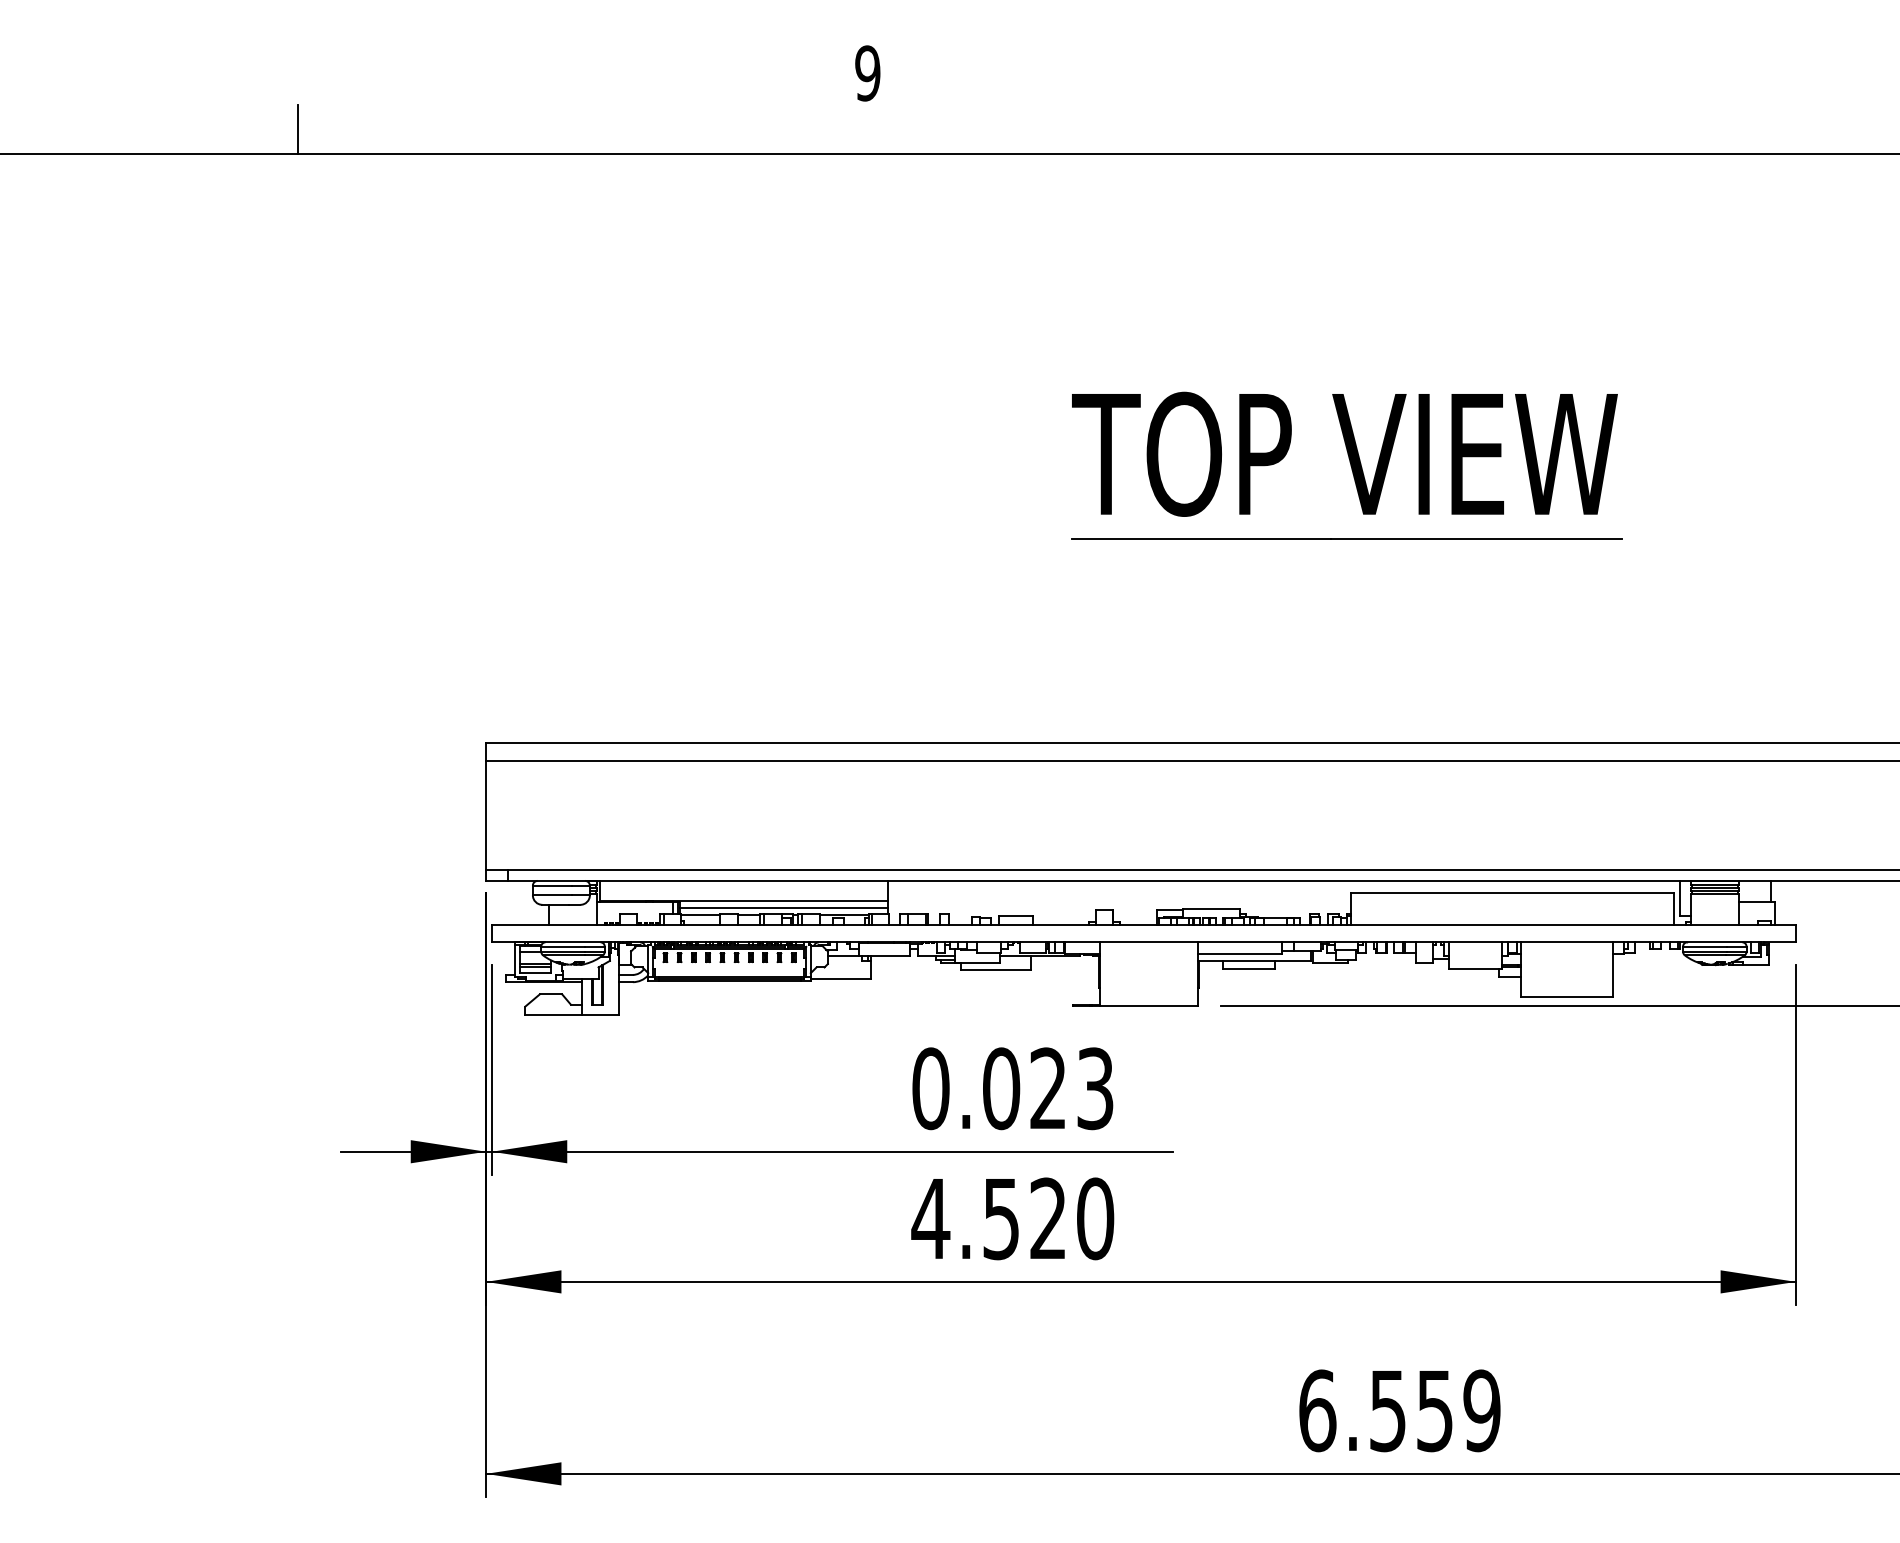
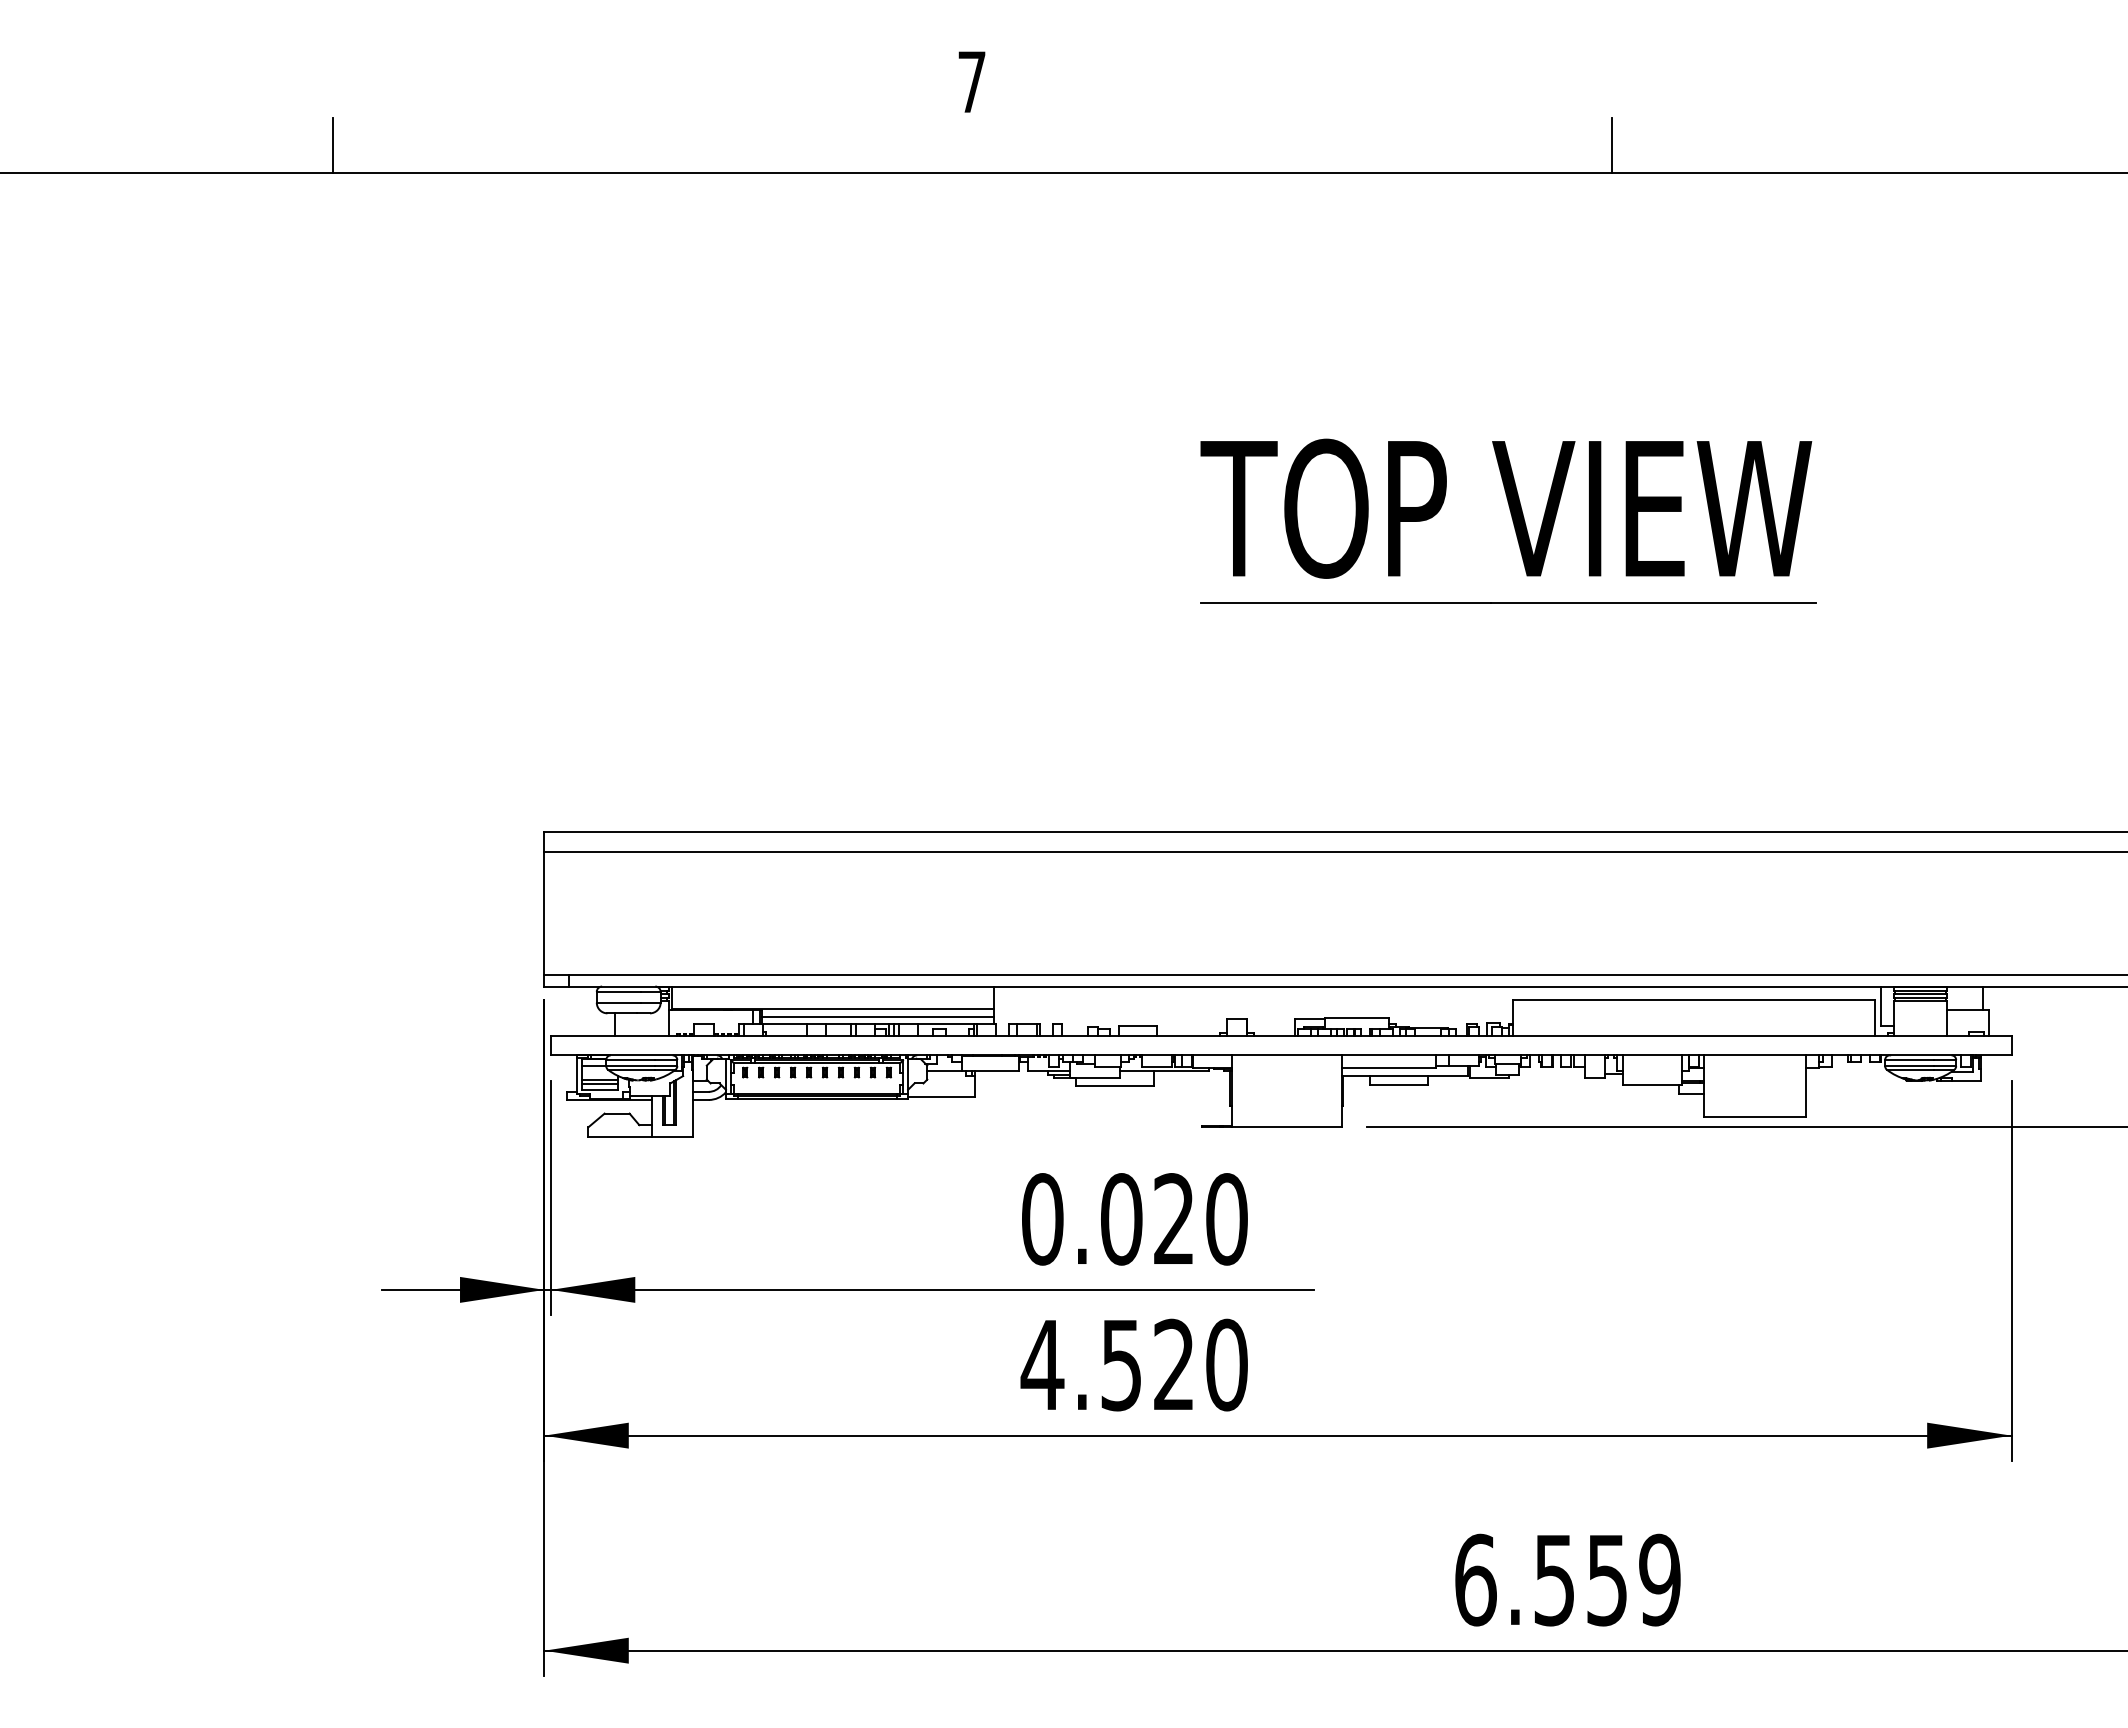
text: (867, 72) -> (971, 81), 9 -> 7
line: (1438, 129) -> (1611, 144), added
text: (1095, 1088) -> (1226, 1219), 0.023 -> 0.020

